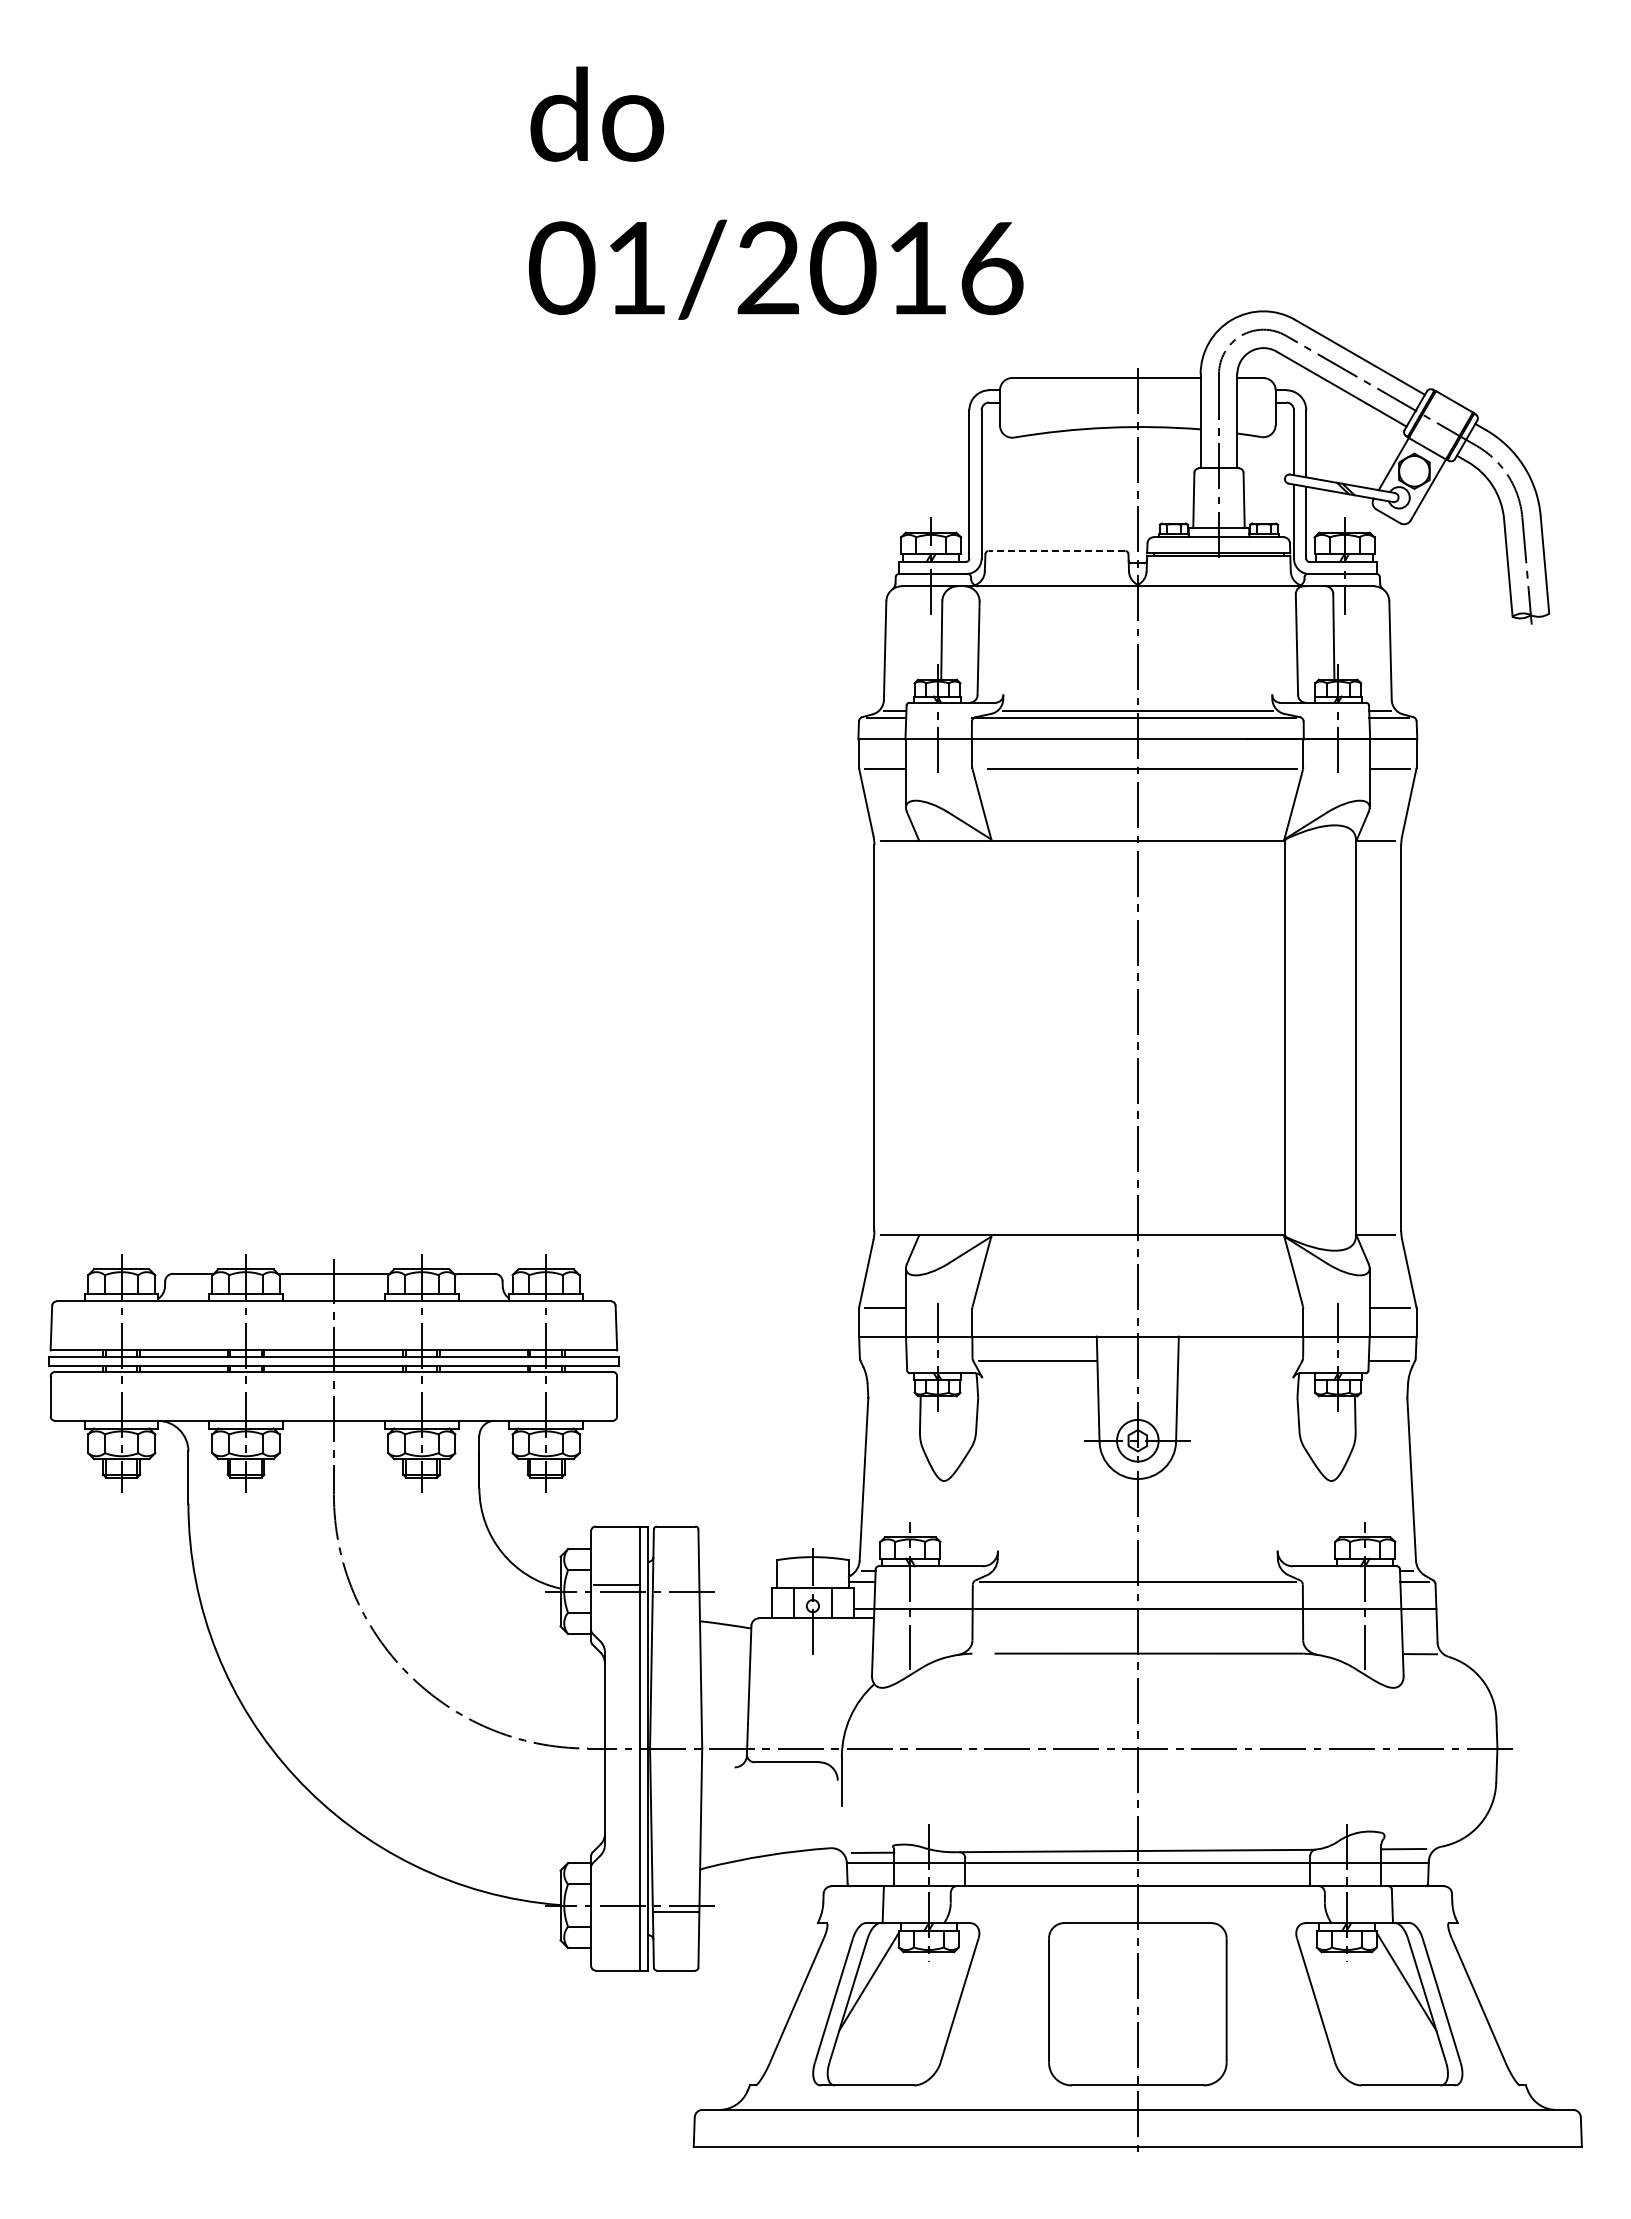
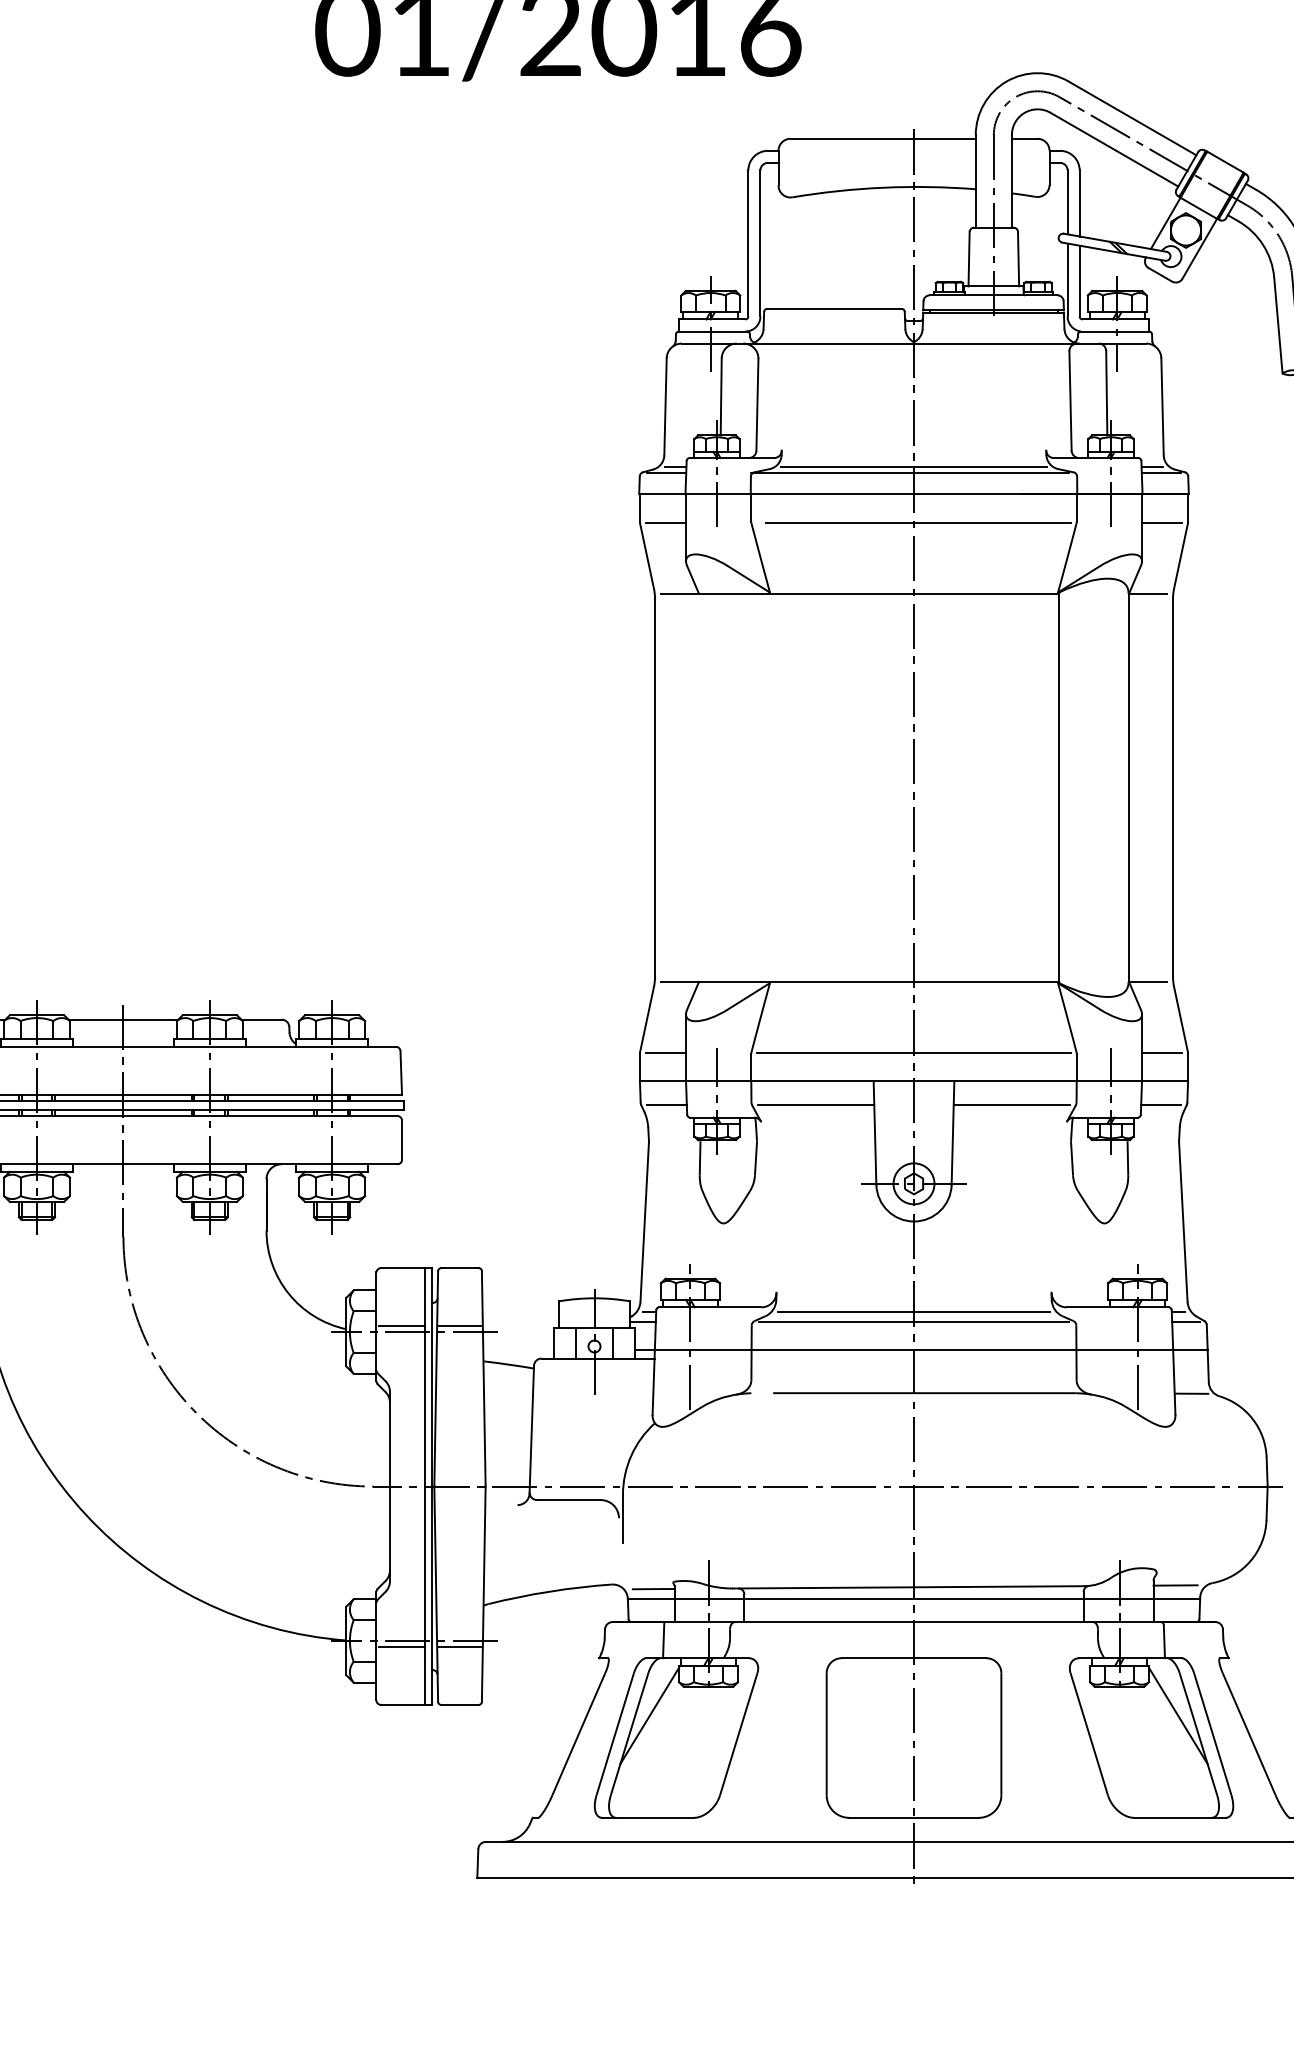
line: (1056, 551) -> (834, 309), dashed -> solid
line: (1137, 1307) -> (913, 1052), added
line: (886, 1360) -> (666, 1104), added
line: (1237, 1360) -> (1012, 1104), added
line: (1137, 1570) -> (913, 1311), added
line: (675, 1585) -> (459, 1326), added
line: (617, 1911) -> (402, 1646), added

